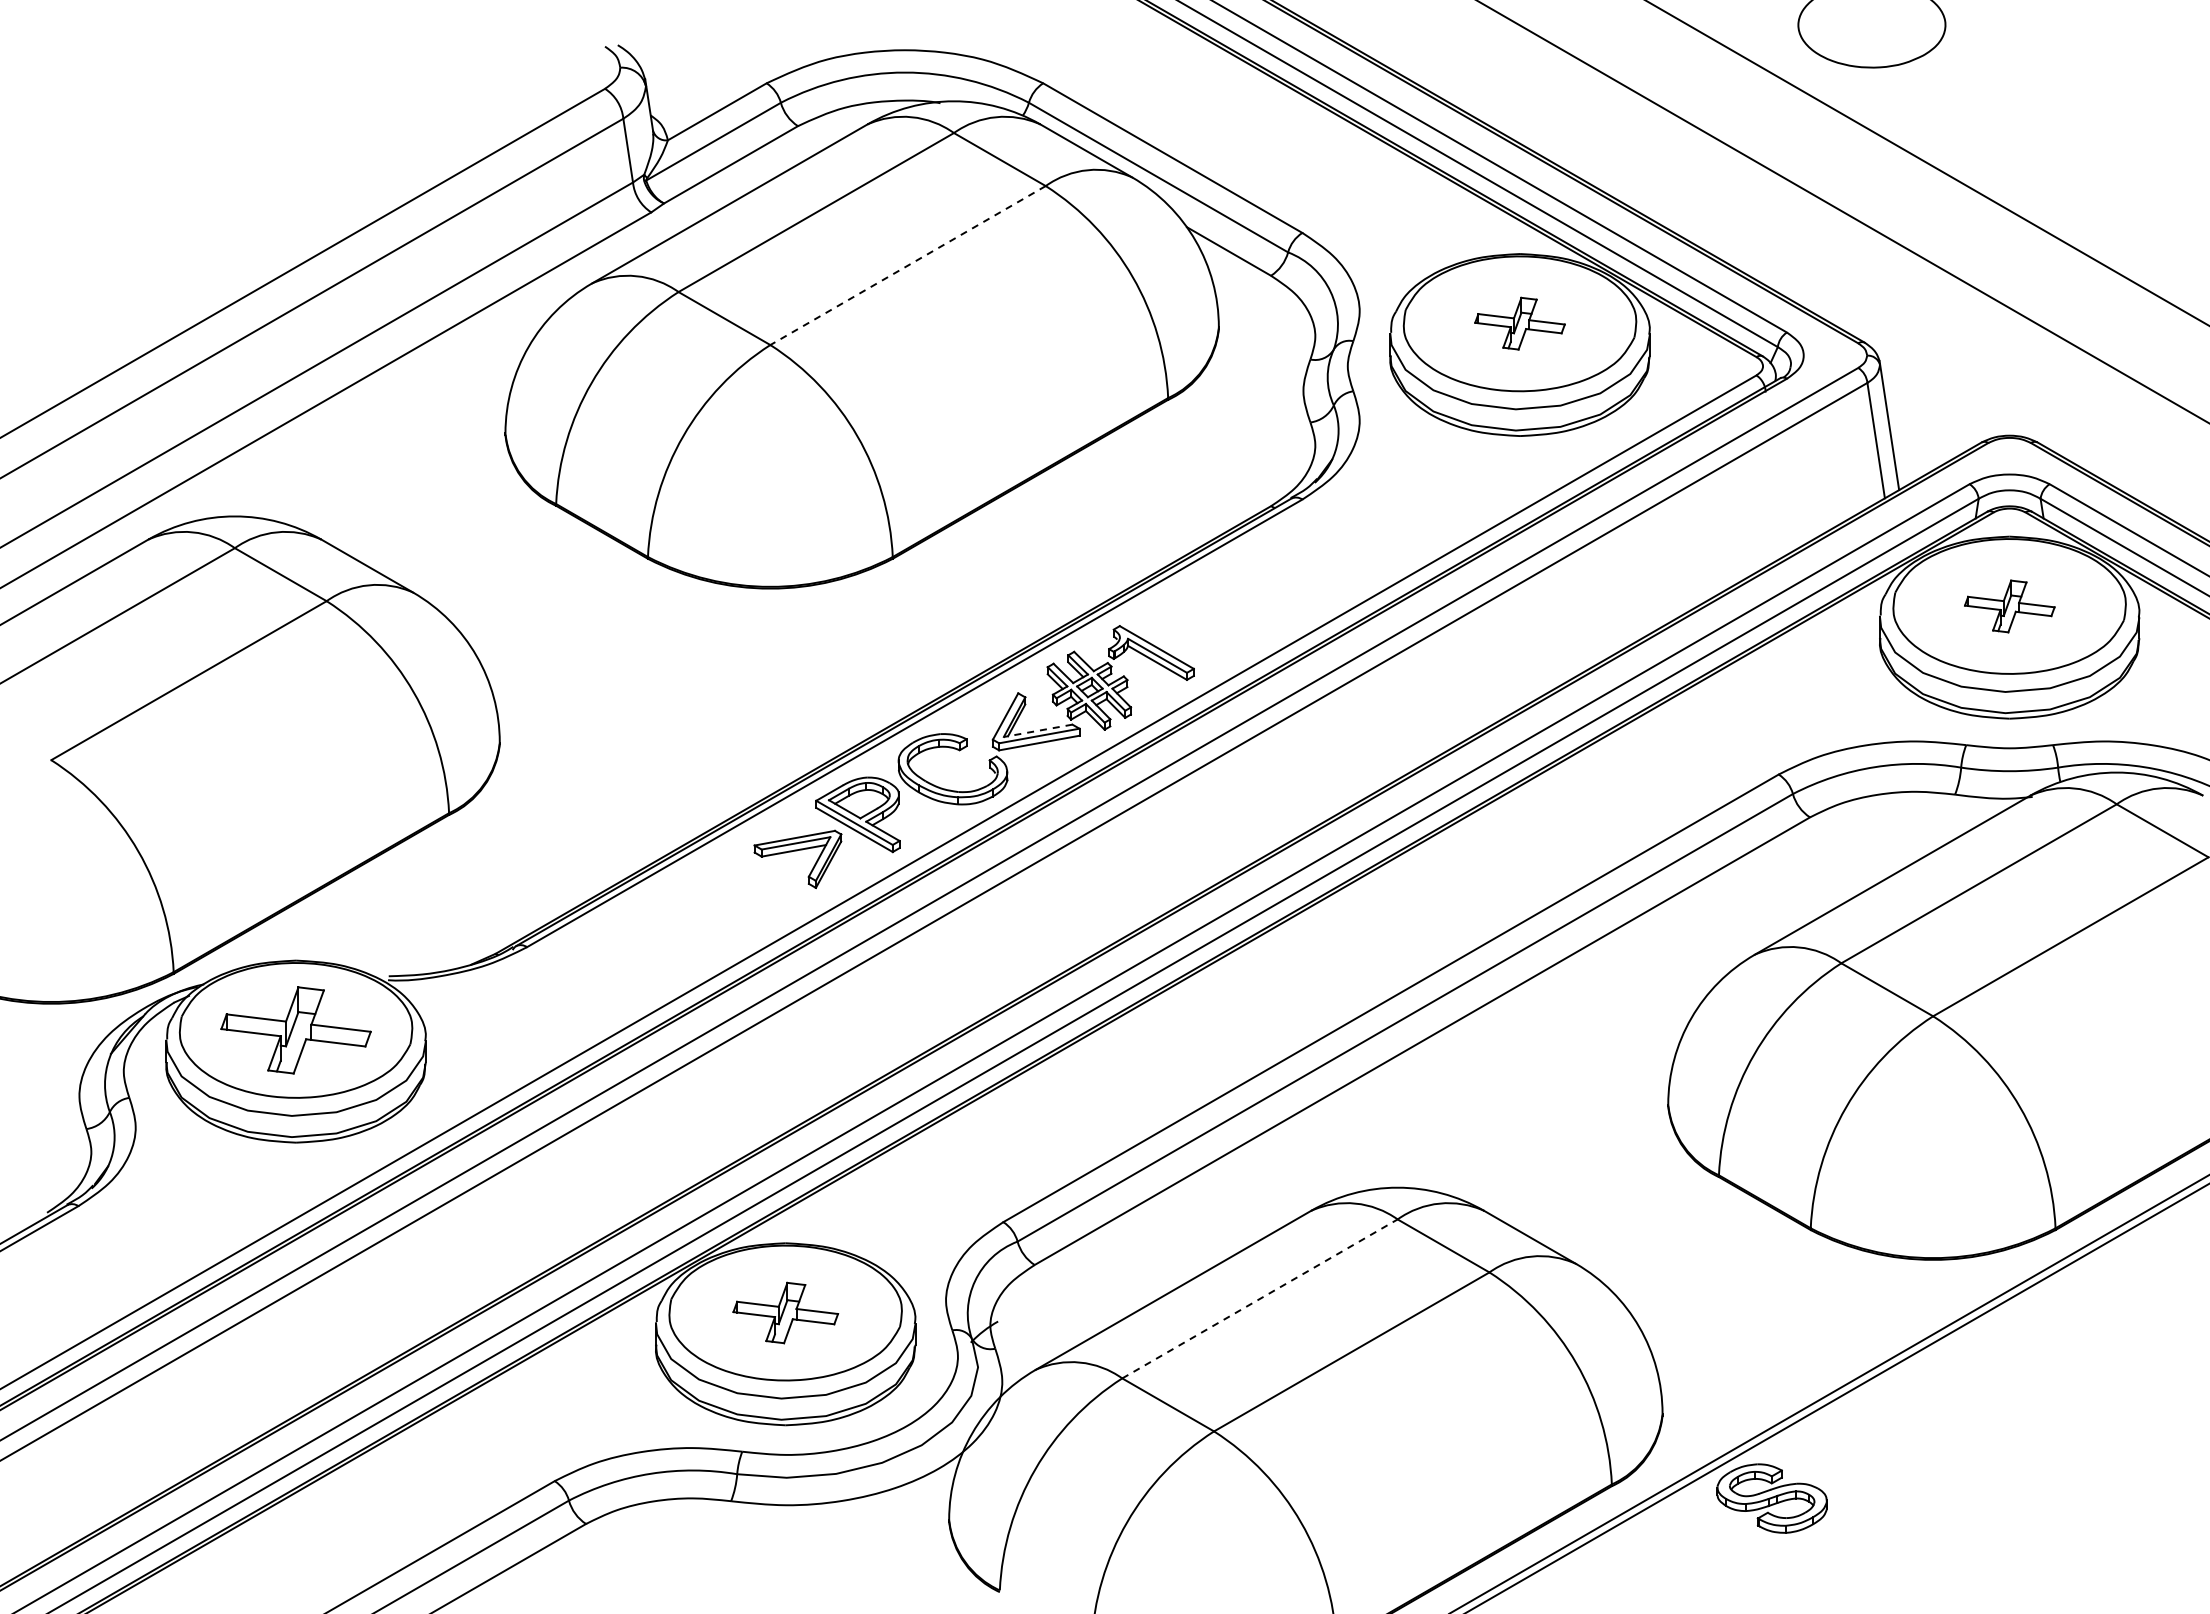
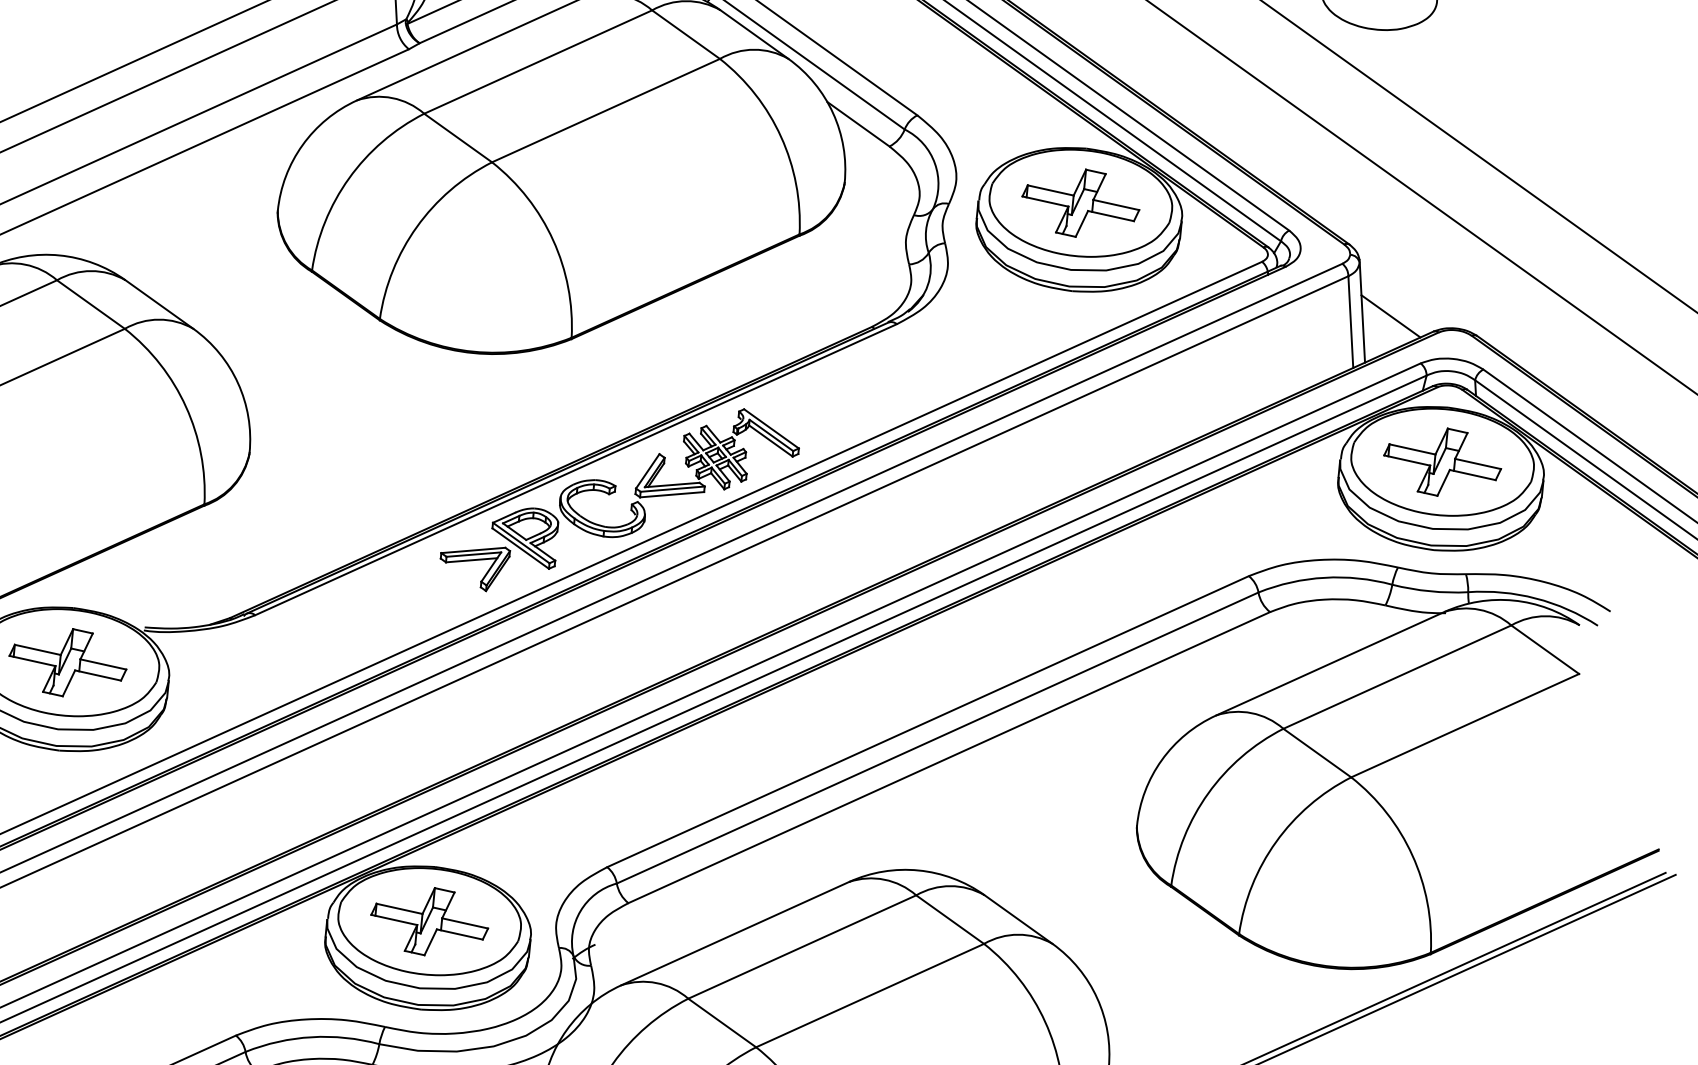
line: (908, 265) -> (606, 110), dashed -> solid
part: (1519, 323) -> (1080, 202), size x1.67
line: (1926, 428) -> (1391, 316), added
part: (2009, 606) -> (1442, 462), size x1.67
line: (1038, 730) -> (672, 484), dashed -> solid
line: (1259, 1298) -> (801, 946), dashed -> solid
part: (785, 1312) -> (429, 921), size x1.43

